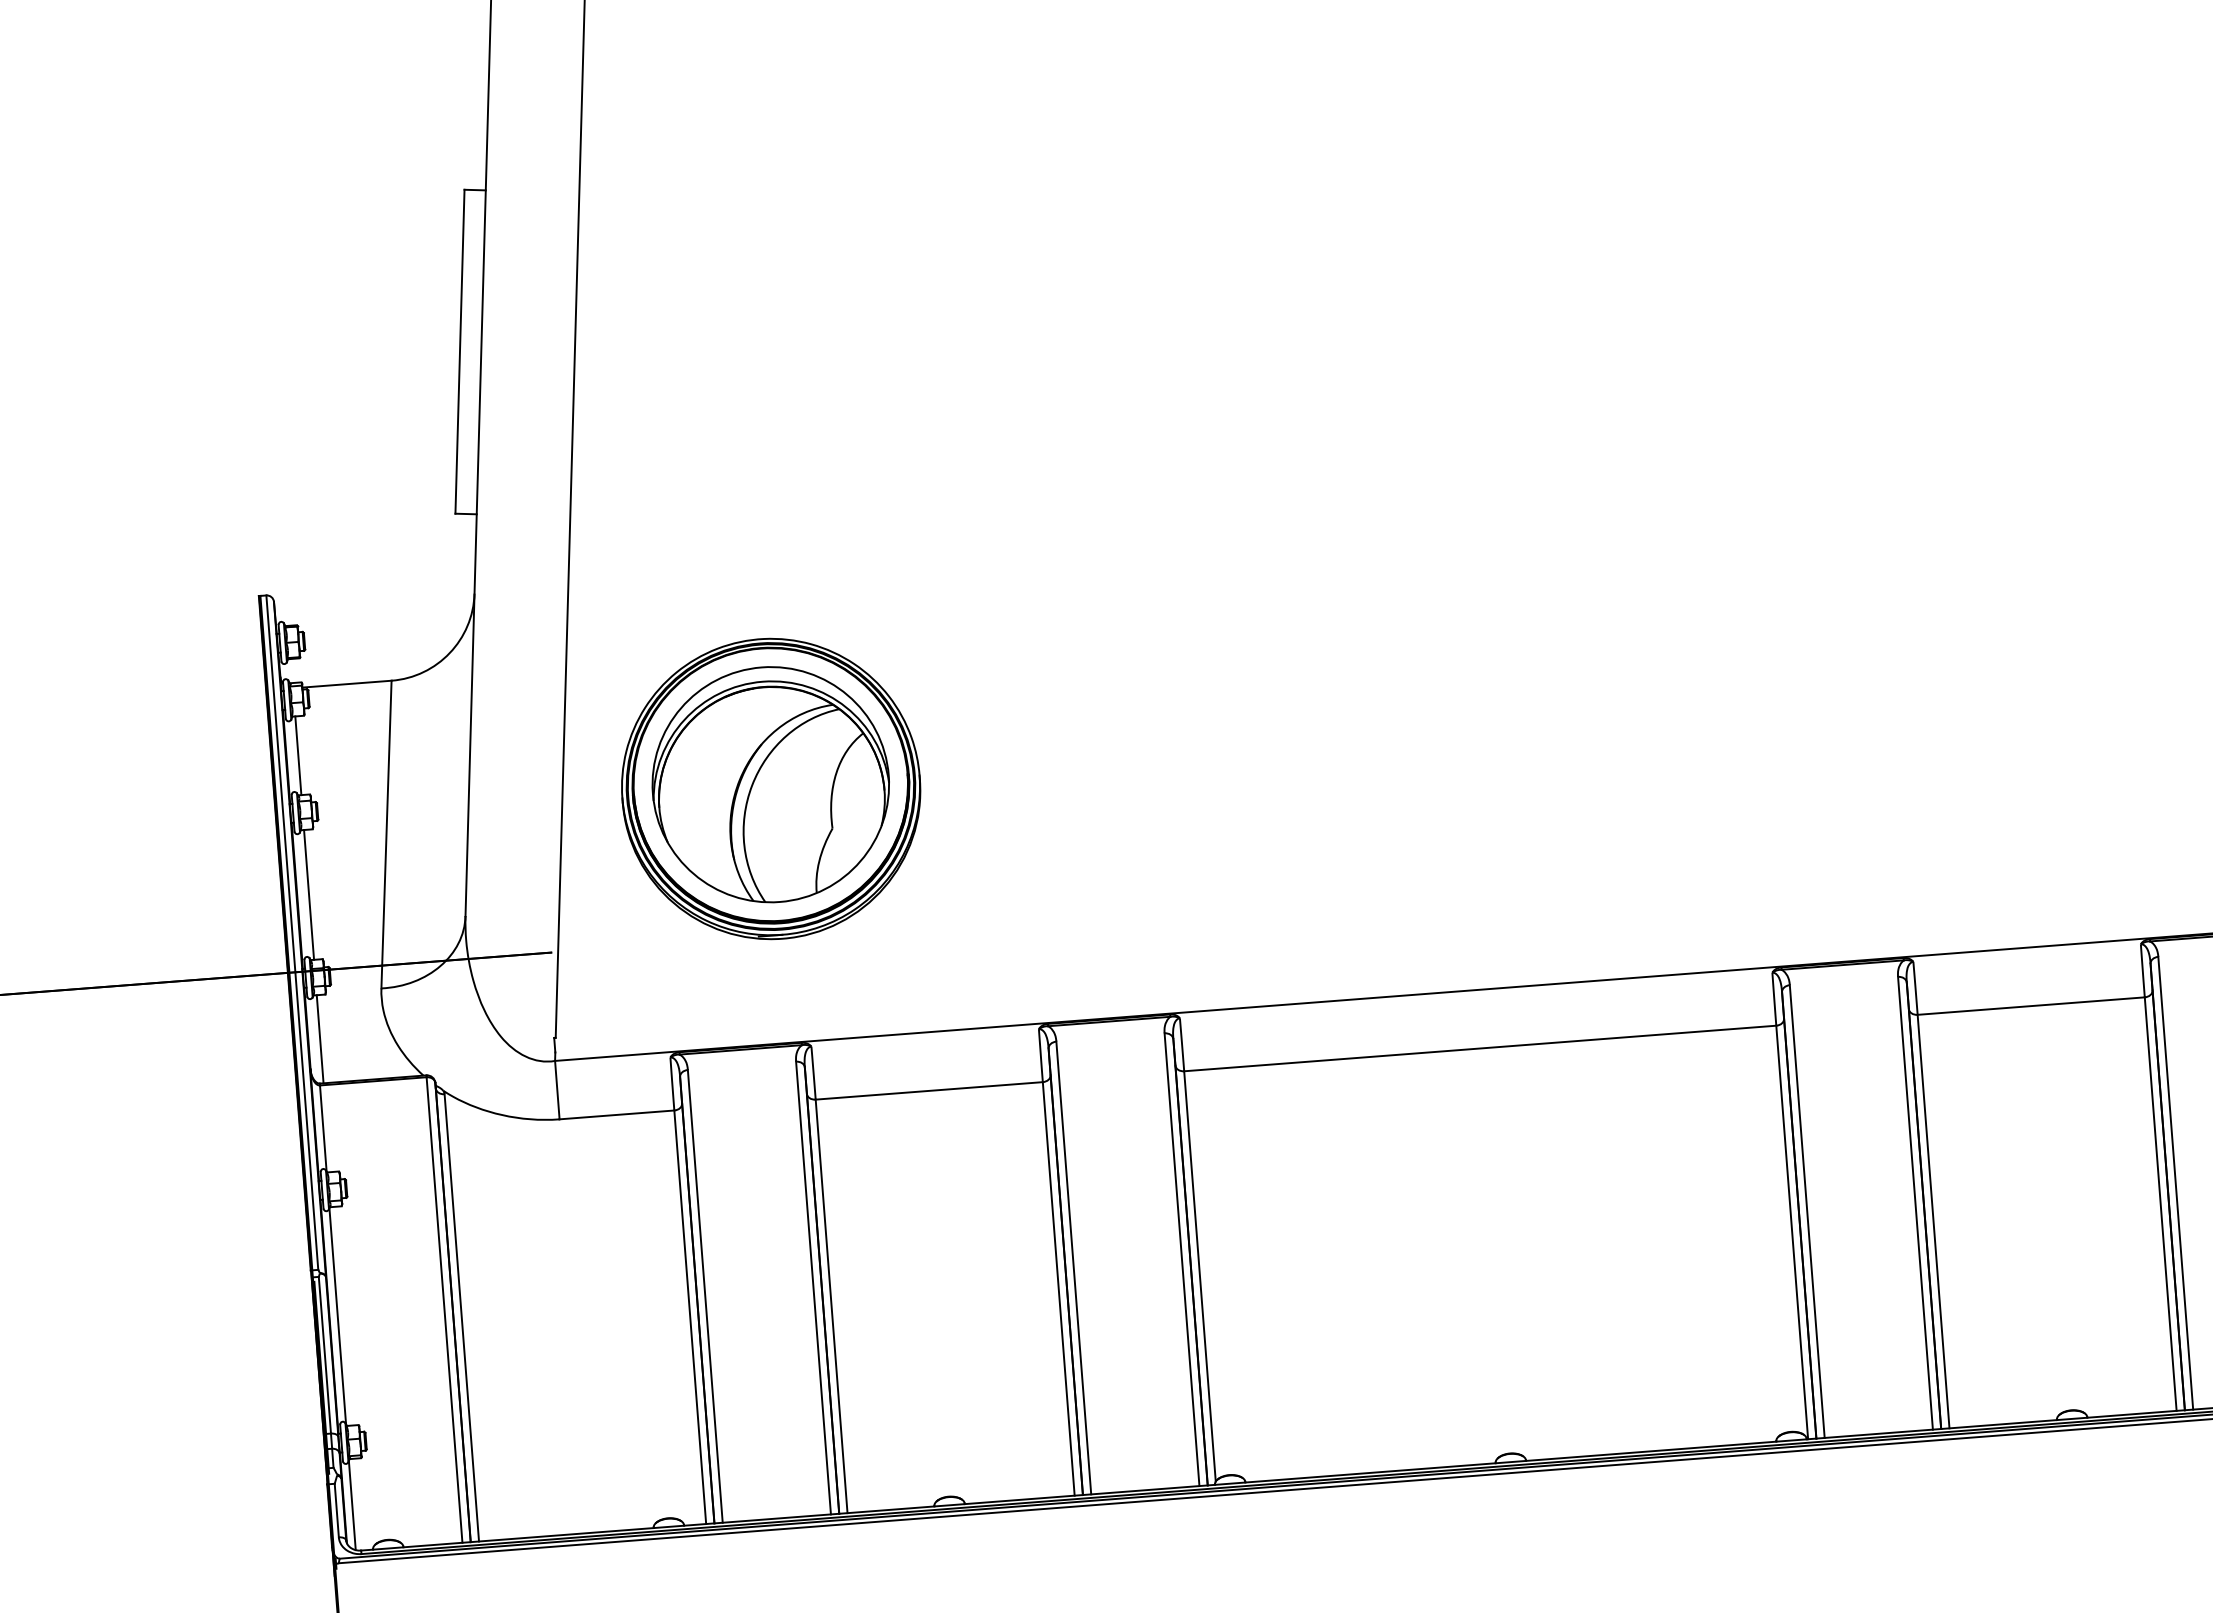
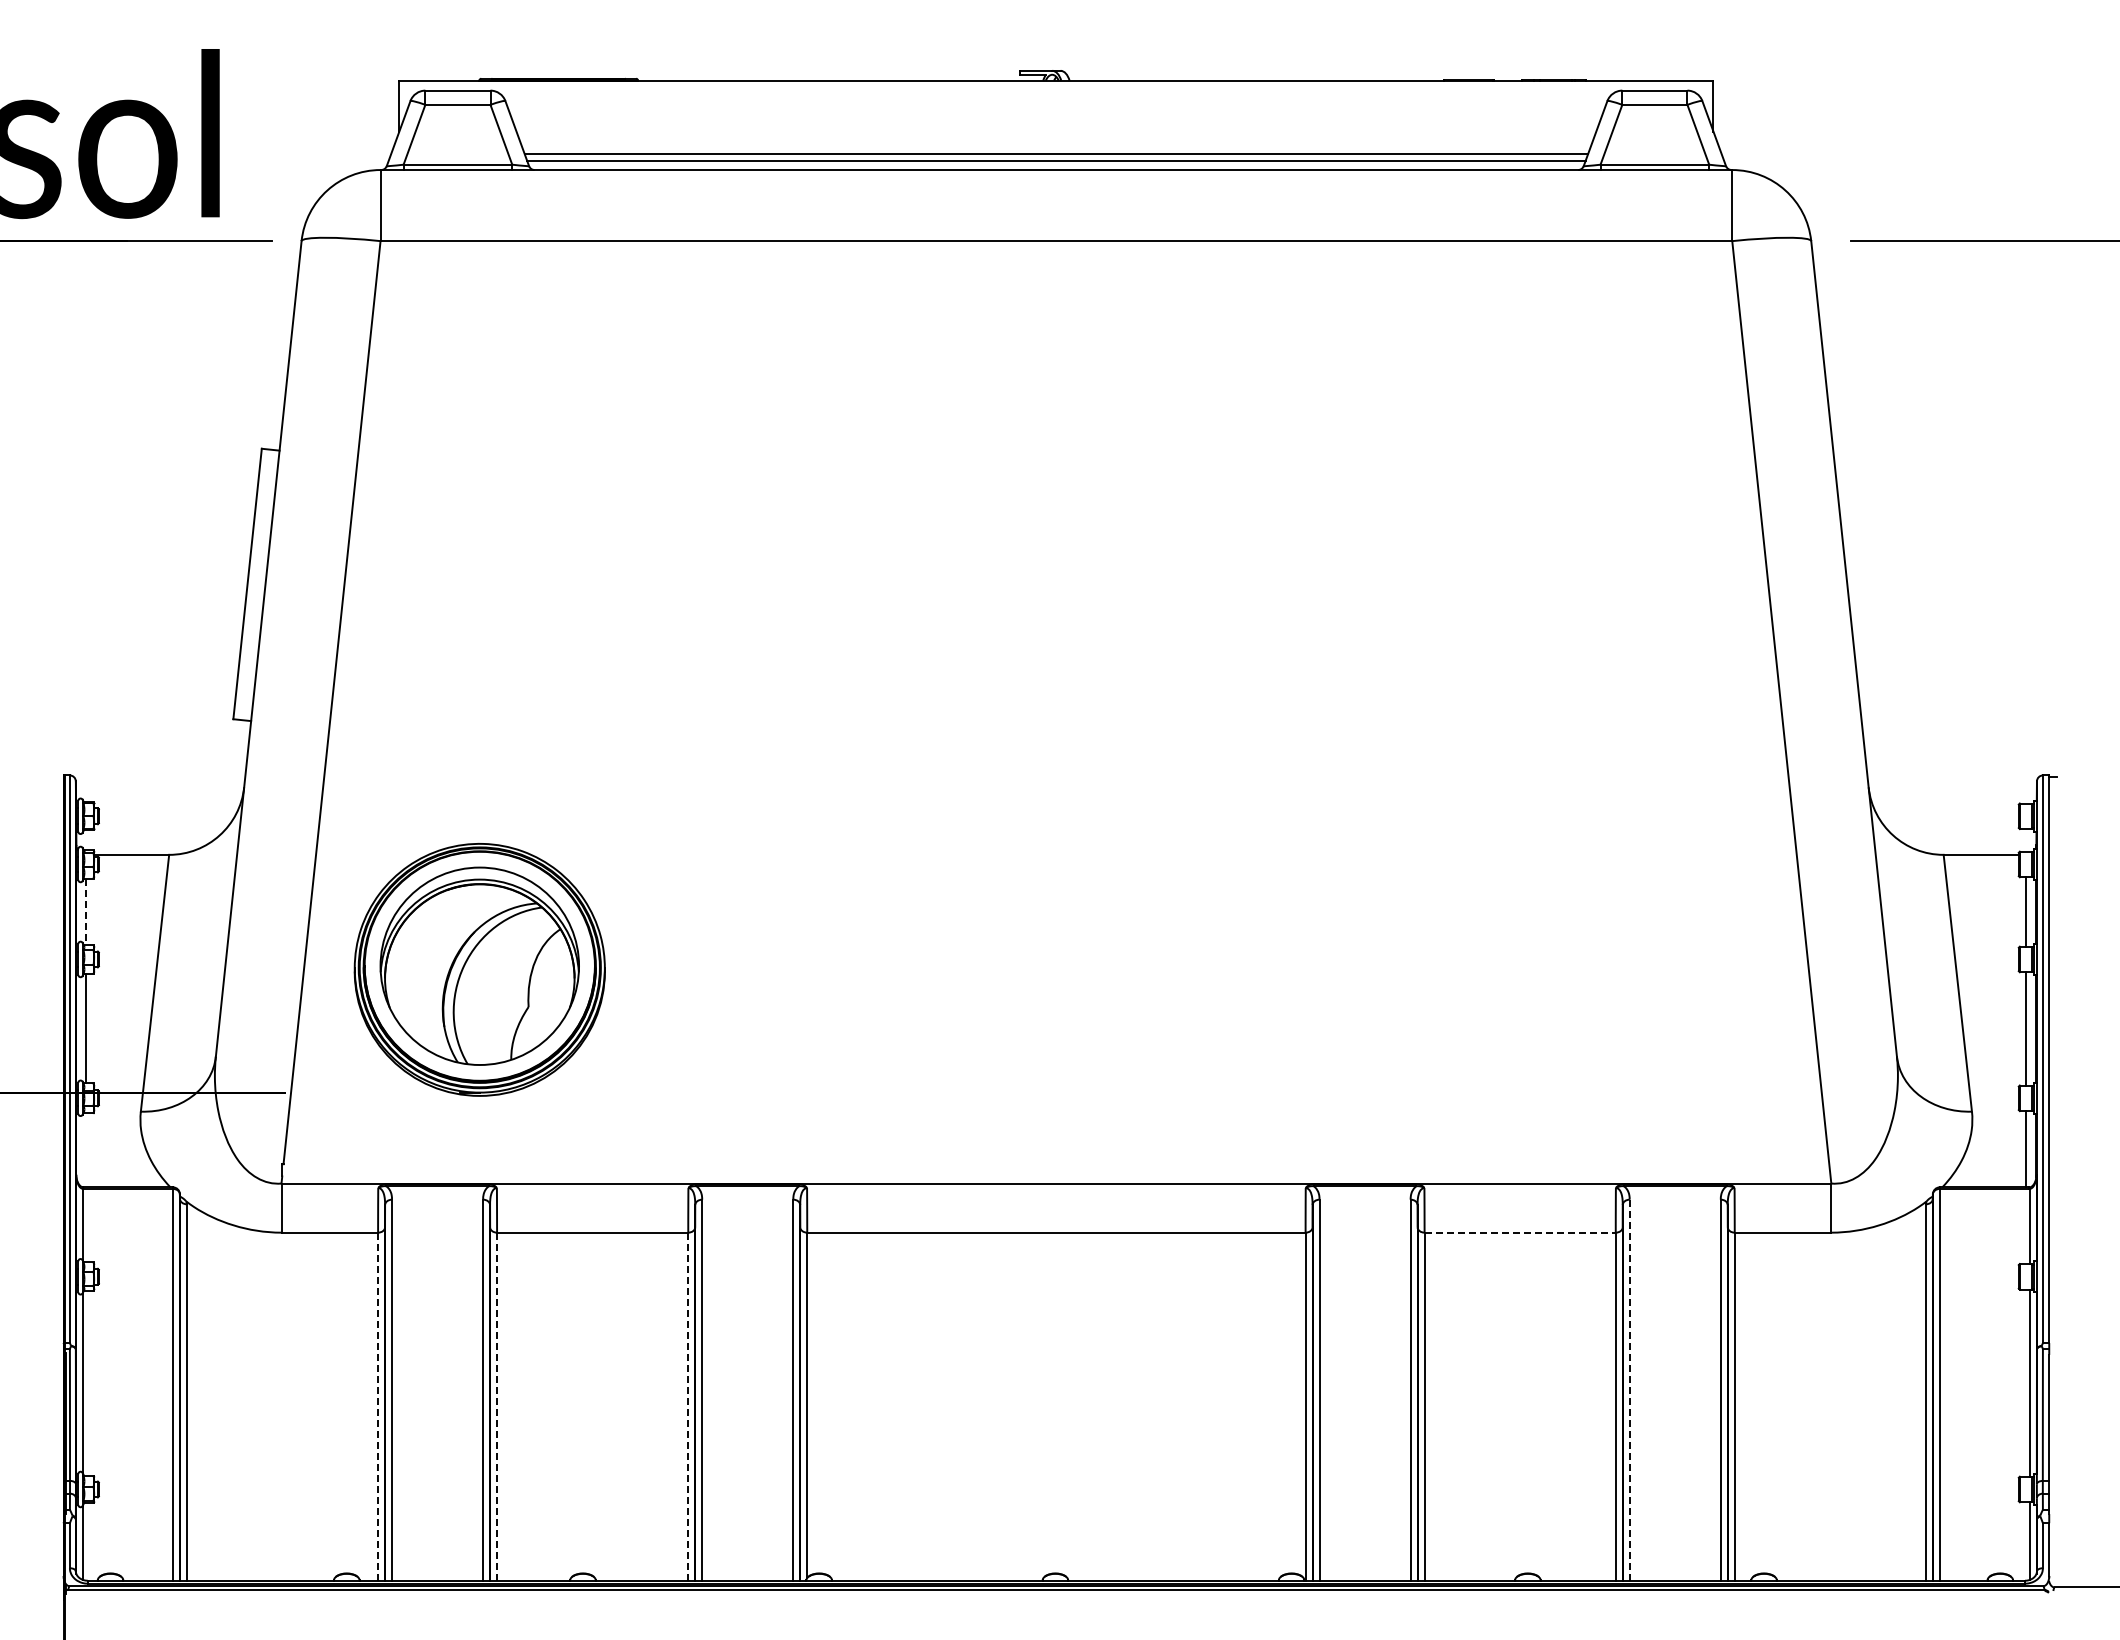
line: (298, 756) -> (86, 912), solid -> dashed
line: (2031, 1005) -> (1520, 1232), solid -> dashed
line: (320, 1039) -> (86, 1150), removed
line: (2175, 1183) -> (1629, 1390), solid -> dashed
line: (1059, 1288) -> (688, 1406), solid -> dashed
line: (832, 1307) -> (497, 1407), solid -> dashed
line: (690, 1316) -> (378, 1406), solid -> dashed

